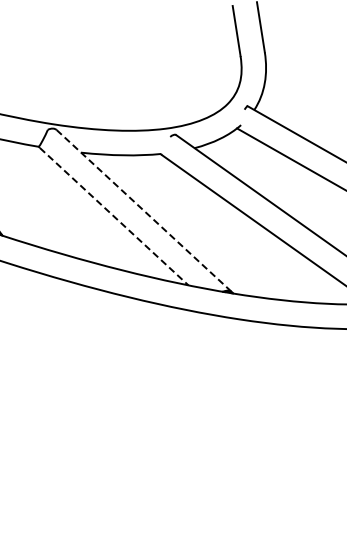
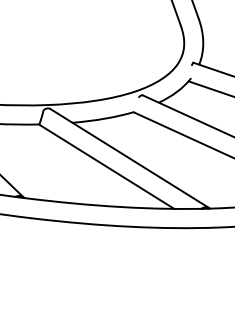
line: (144, 211) -> (129, 158), dashed -> solid
line: (114, 217) -> (107, 167), dashed -> solid

